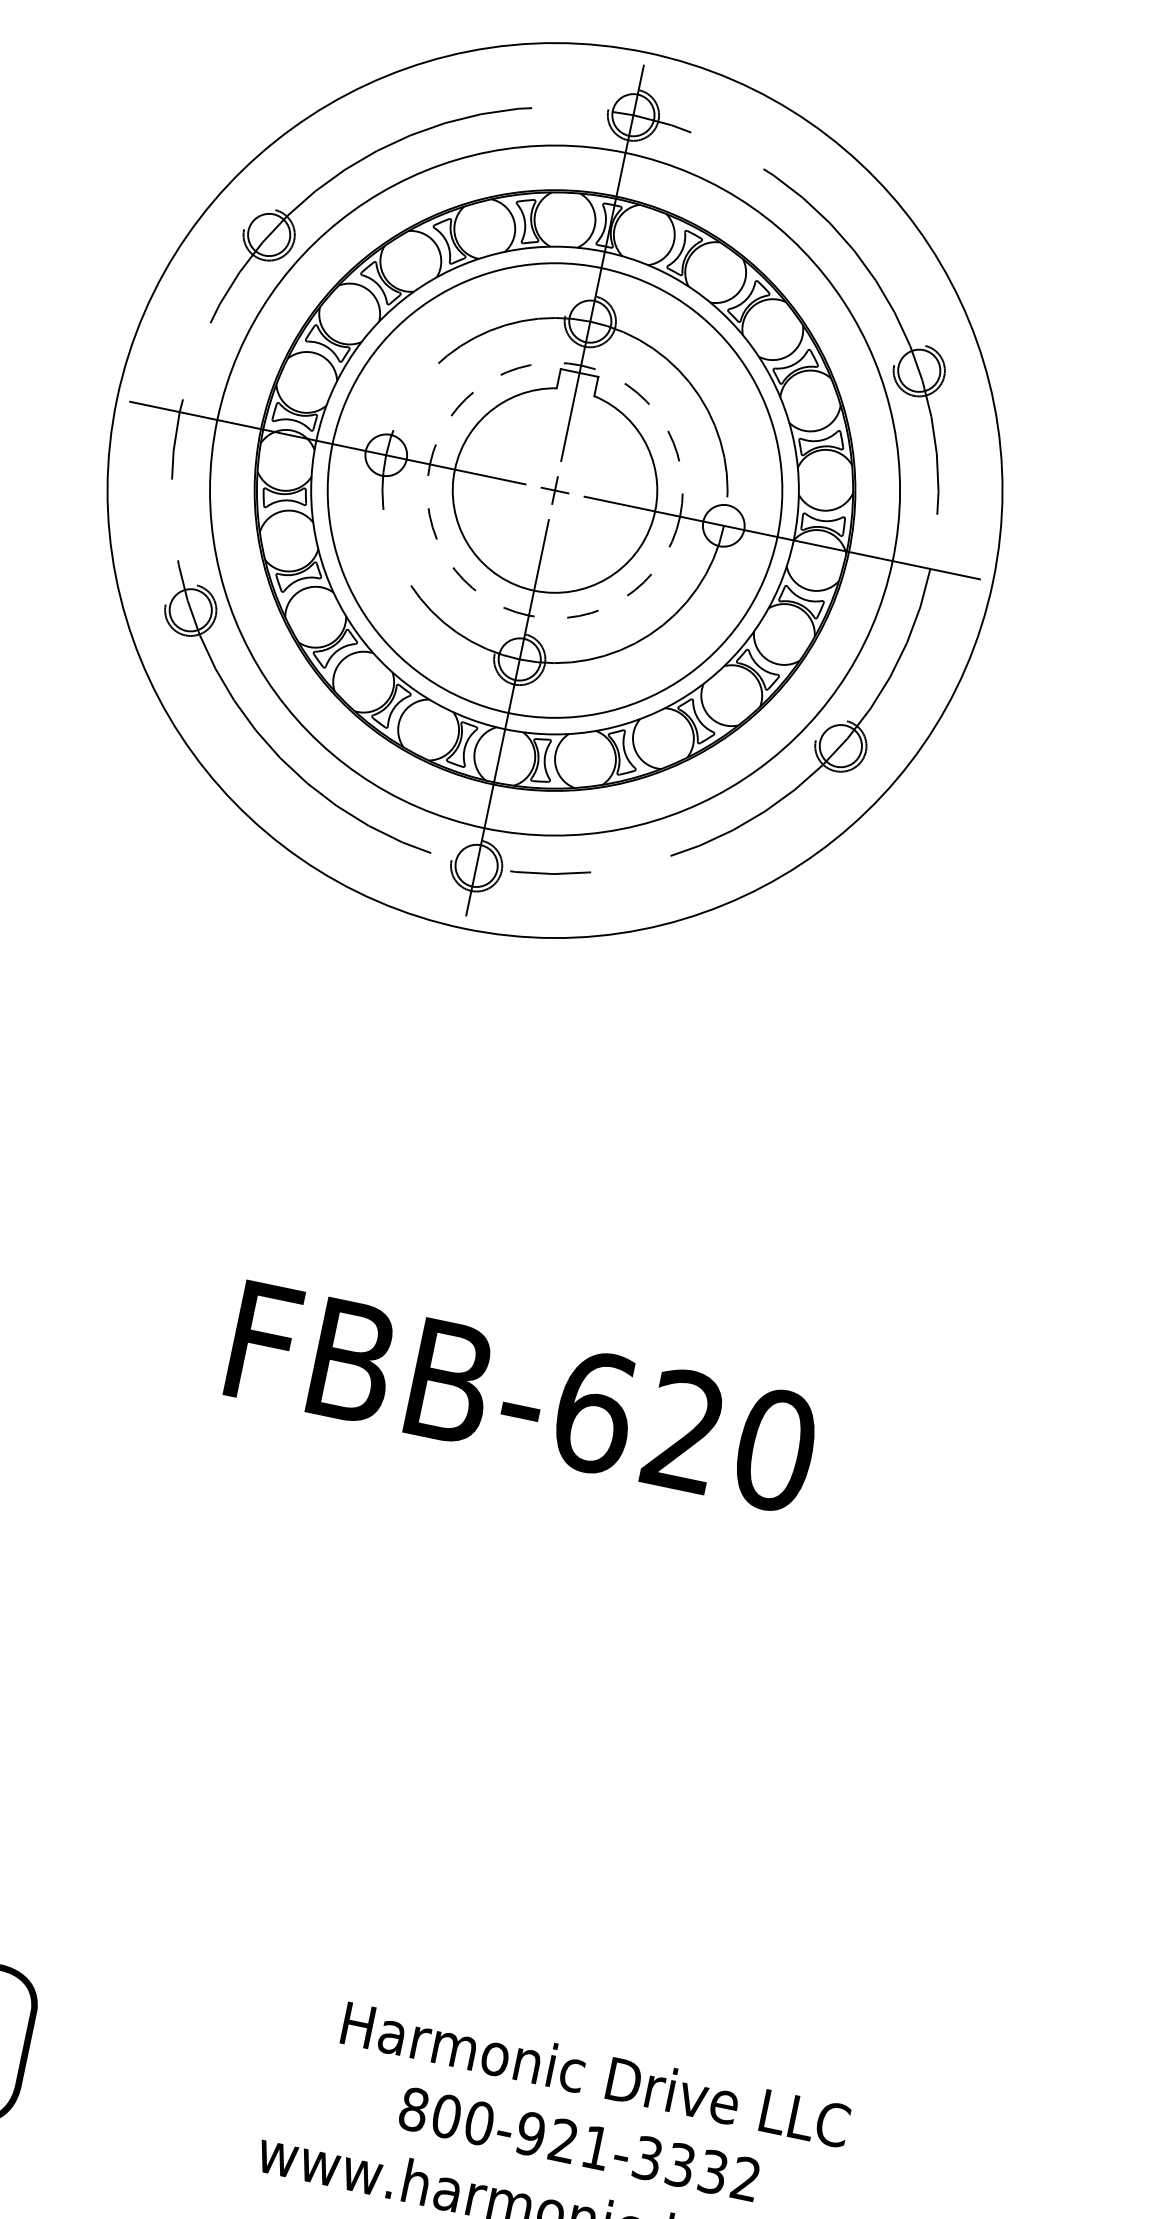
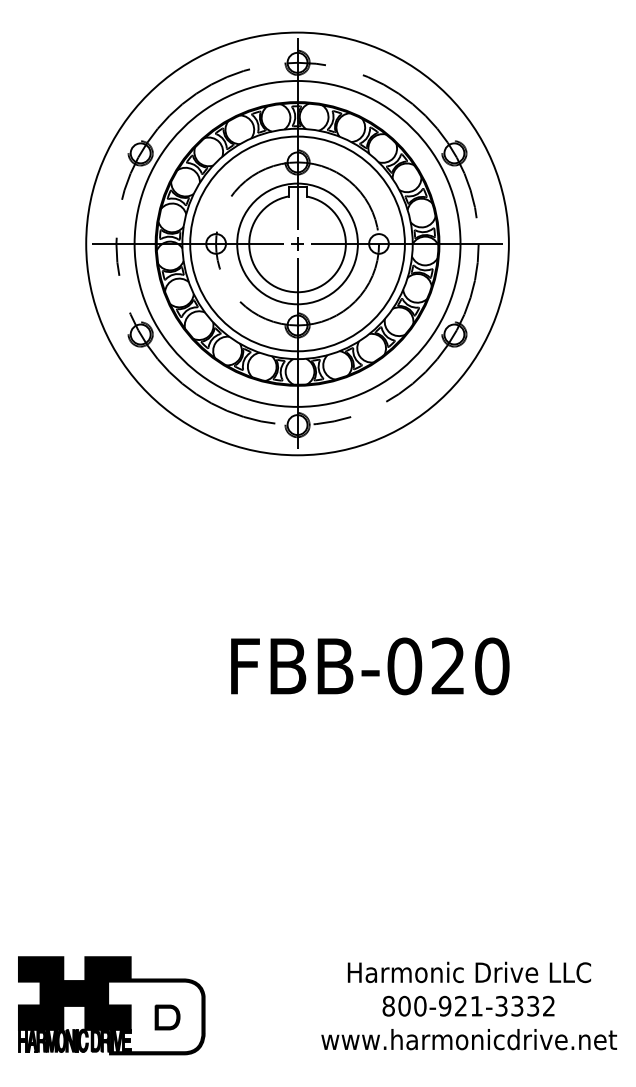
circle: (555, 489) -> (297, 243), dashed -> solid
text: (593, 1412) -> (404, 666), FBB-620 -> FBB-020

